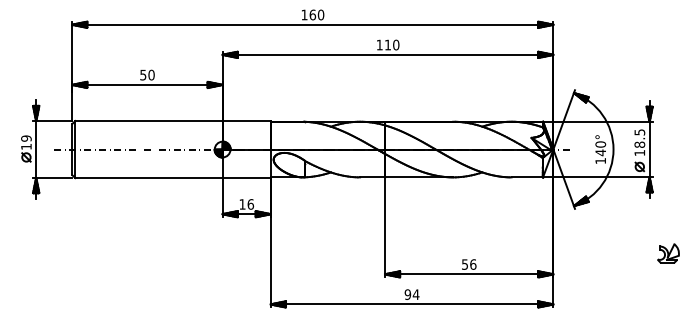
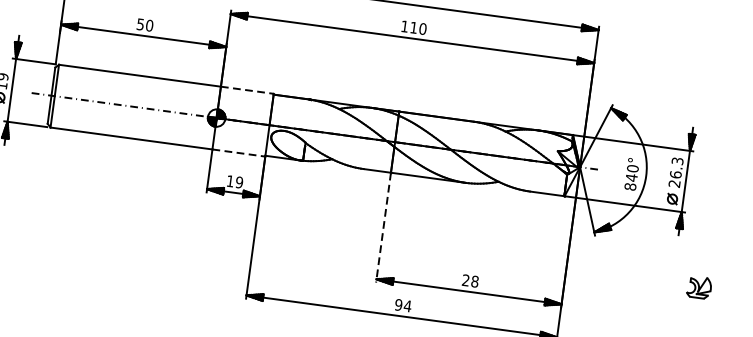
line: (247, 121) -> (248, 90), solid -> dashed
text: (639, 142) -> (675, 172), 18.5 -> 26.3
text: (600, 160) -> (630, 186), 140° -> 840°
line: (247, 178) -> (239, 153), solid -> dashed
text: (250, 204) -> (239, 182), 16 -> 19
line: (385, 227) -> (384, 227), solid -> dashed
part: (668, 253) -> (699, 287), moved
text: (469, 264) -> (470, 281), 56 -> 28

